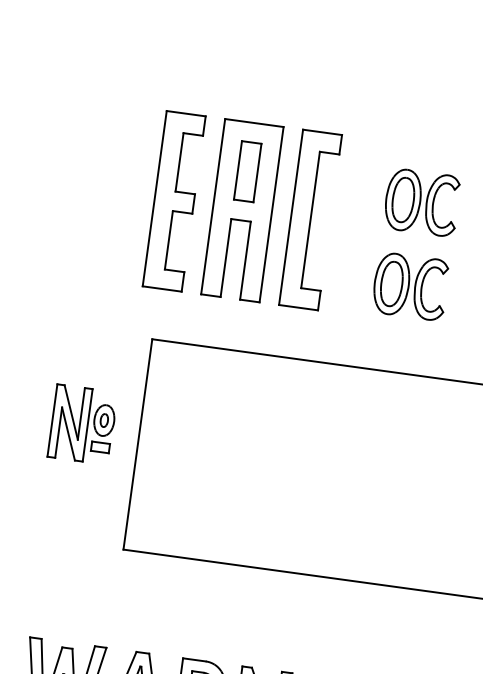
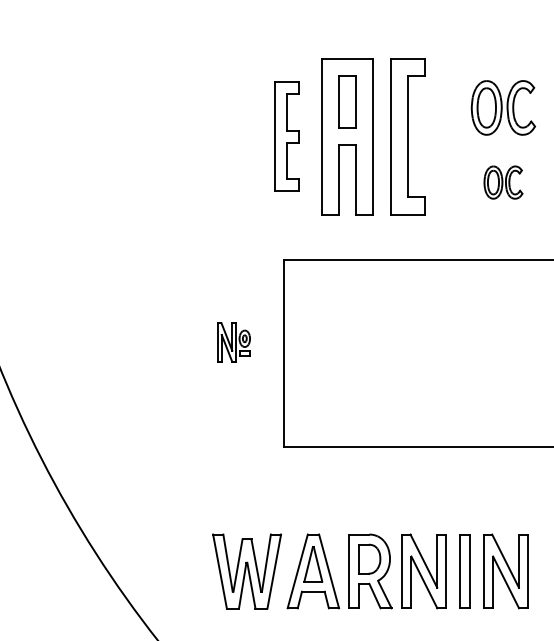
part: (173, 201) -> (286, 136), size x0.7
part: (410, 286) -> (503, 182), size x0.6
part: (82, 424) -> (233, 342), size x0.6

